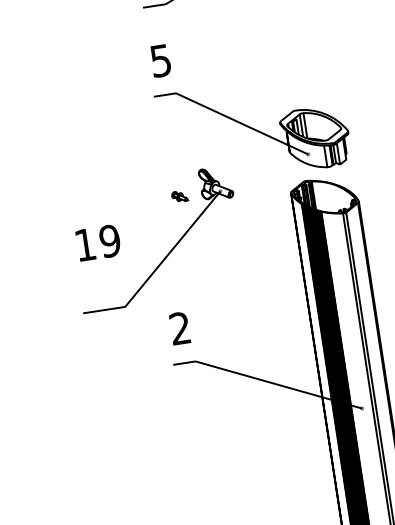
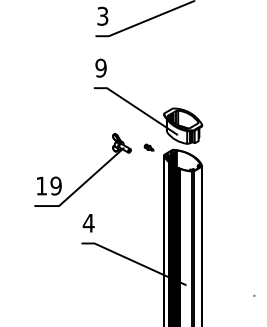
text: (159, 59) -> (100, 67), 5 -> 9
part: (178, 196) -> (148, 147), moved
text: (98, 241) -> (49, 185), moved
text: (179, 327) -> (88, 222), 2 -> 4

